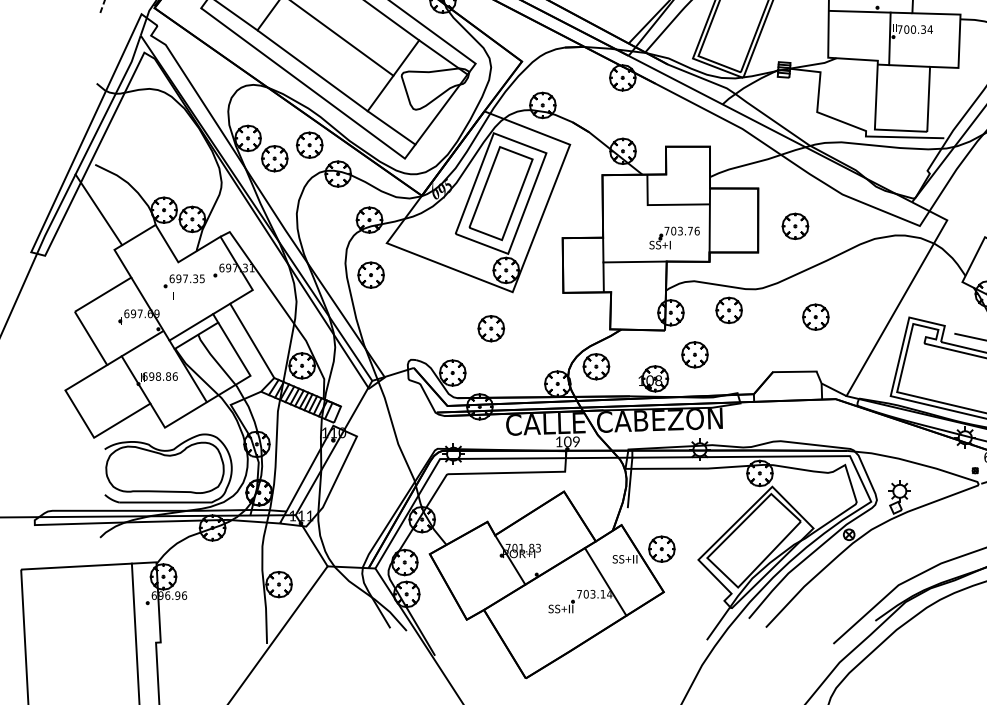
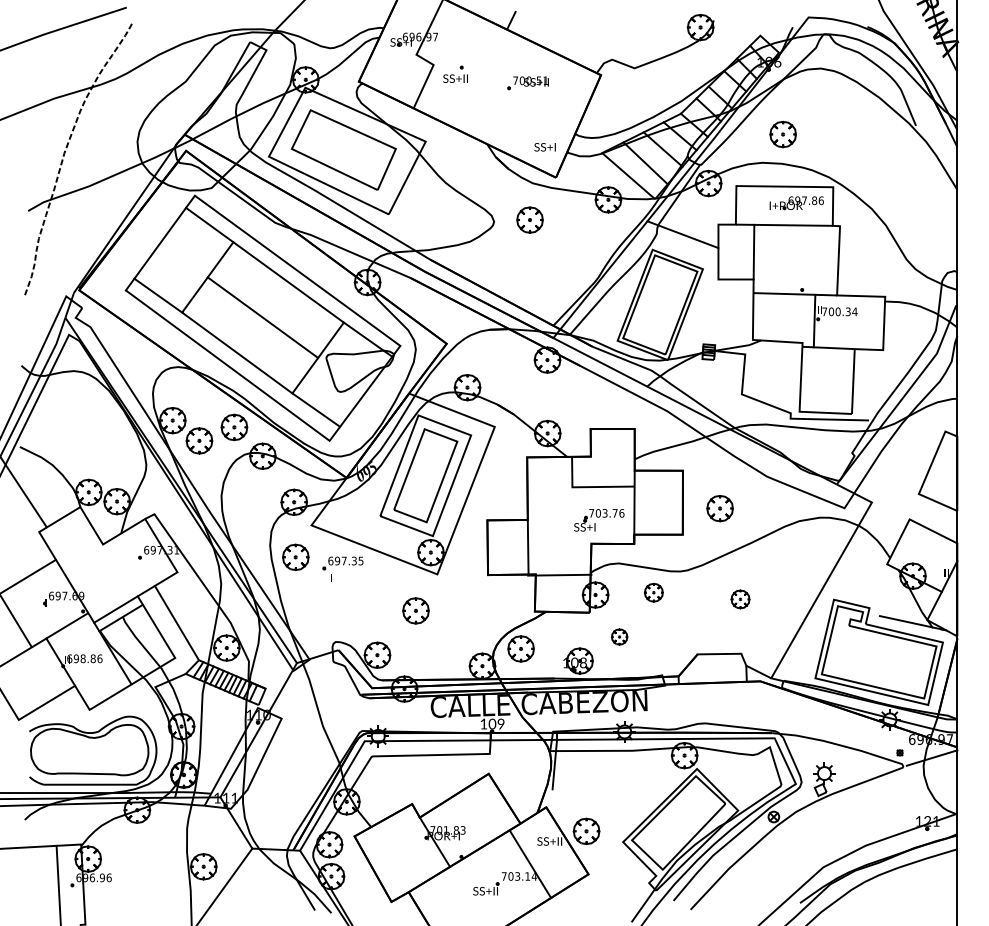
line: (634, 261) -> (559, 574), moved
part: (183, 286) -> (342, 568), moved
part: (728, 310) -> (653, 592), size x0.7
part: (815, 317) -> (740, 599), size x0.7
part: (694, 354) -> (619, 636), size x0.6

